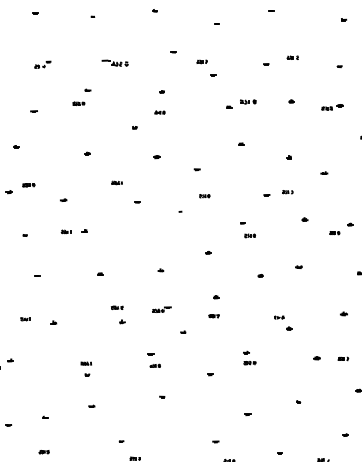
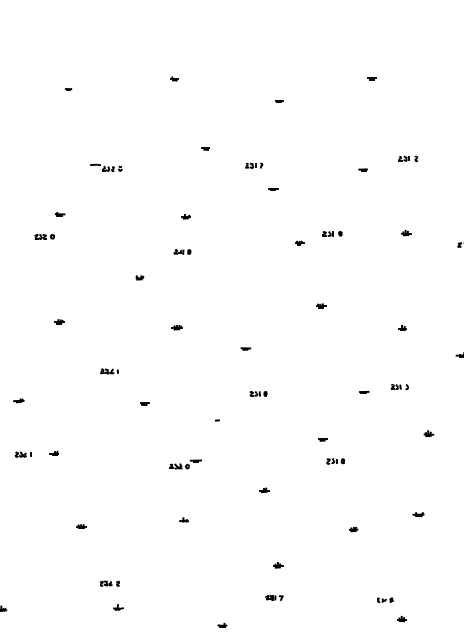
part: (114, 62) -> (105, 166), size x0.71
part: (248, 101) -> (332, 233), size x0.71
part: (161, 309) -> (185, 464), moved

